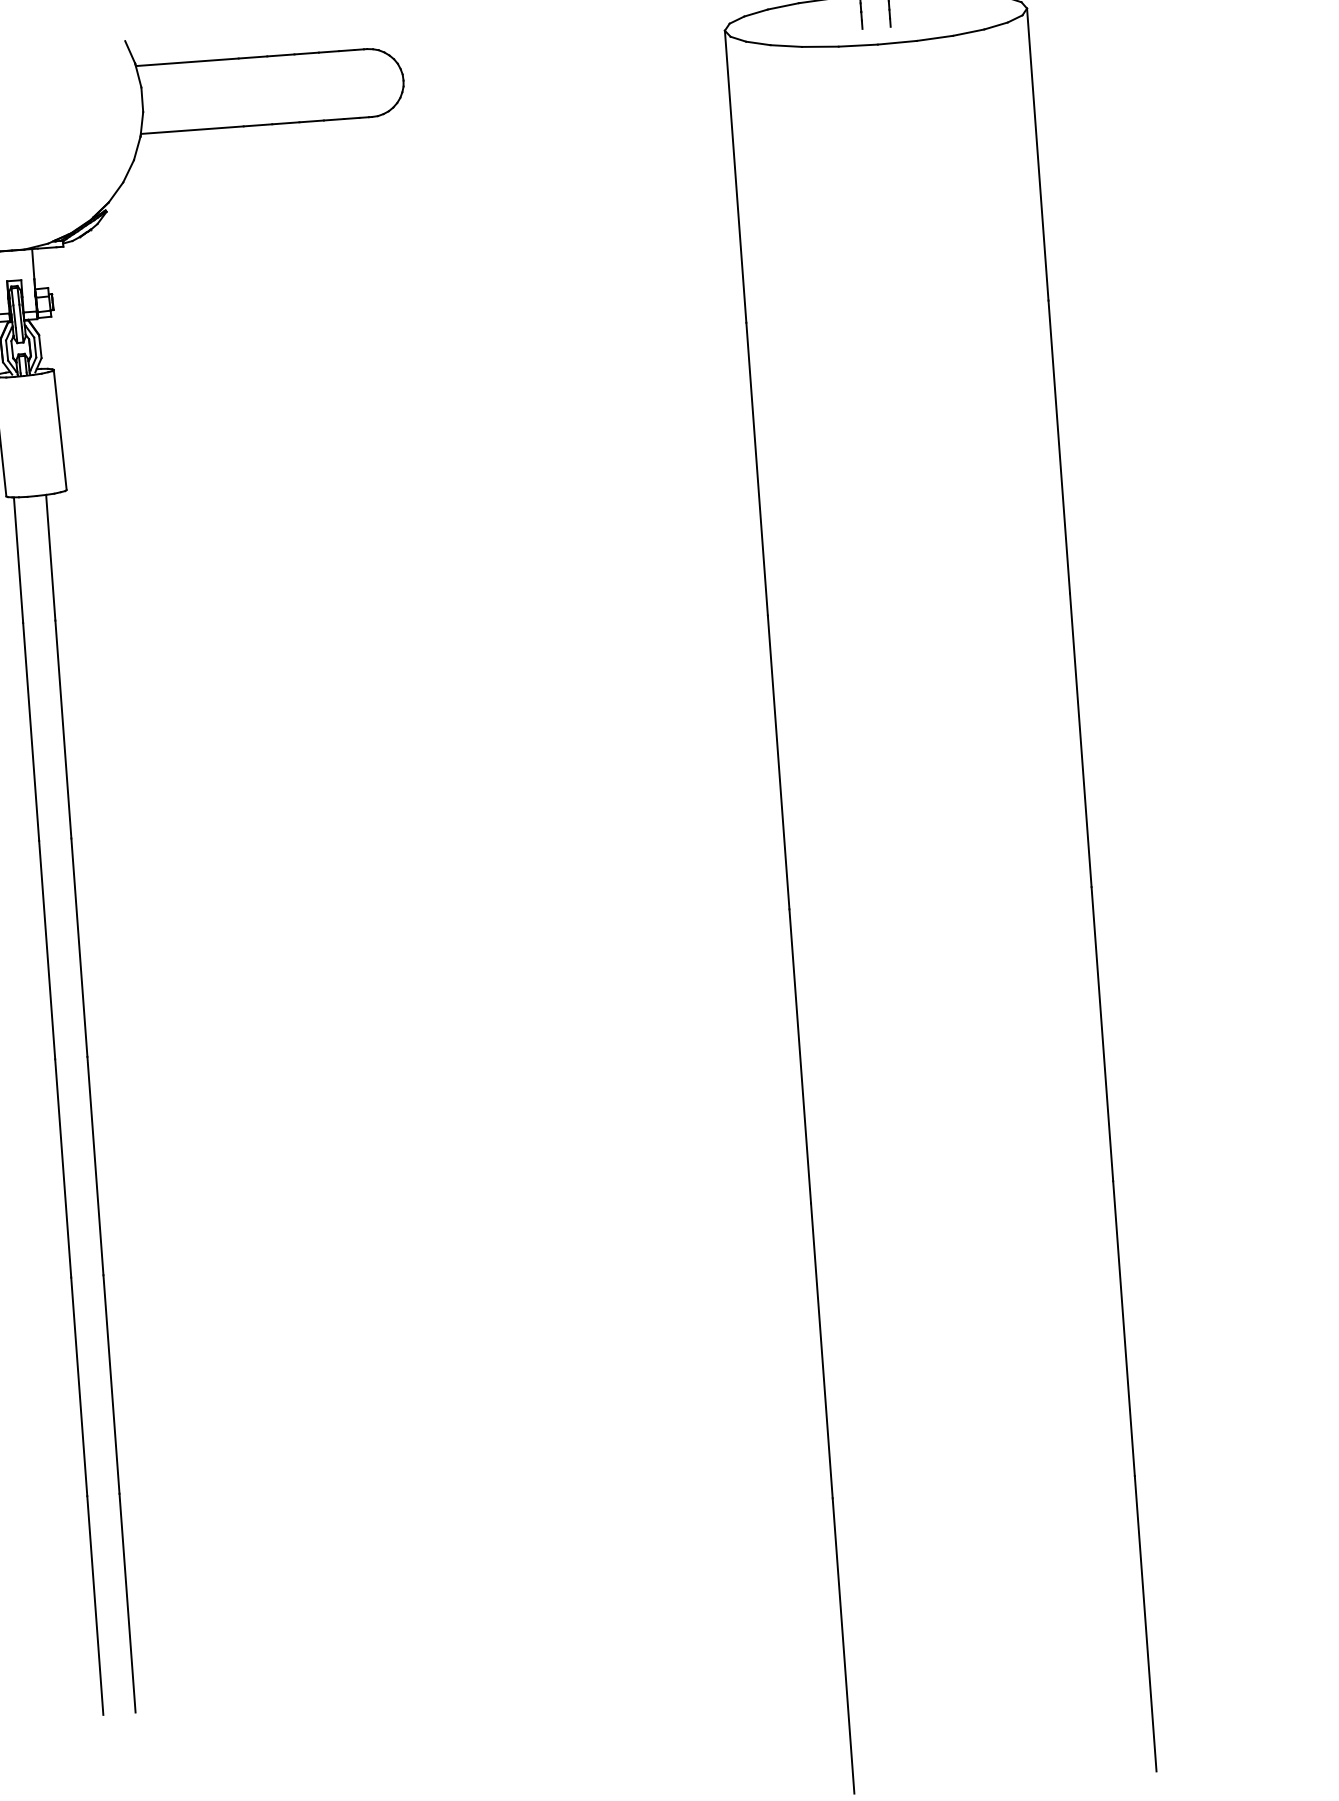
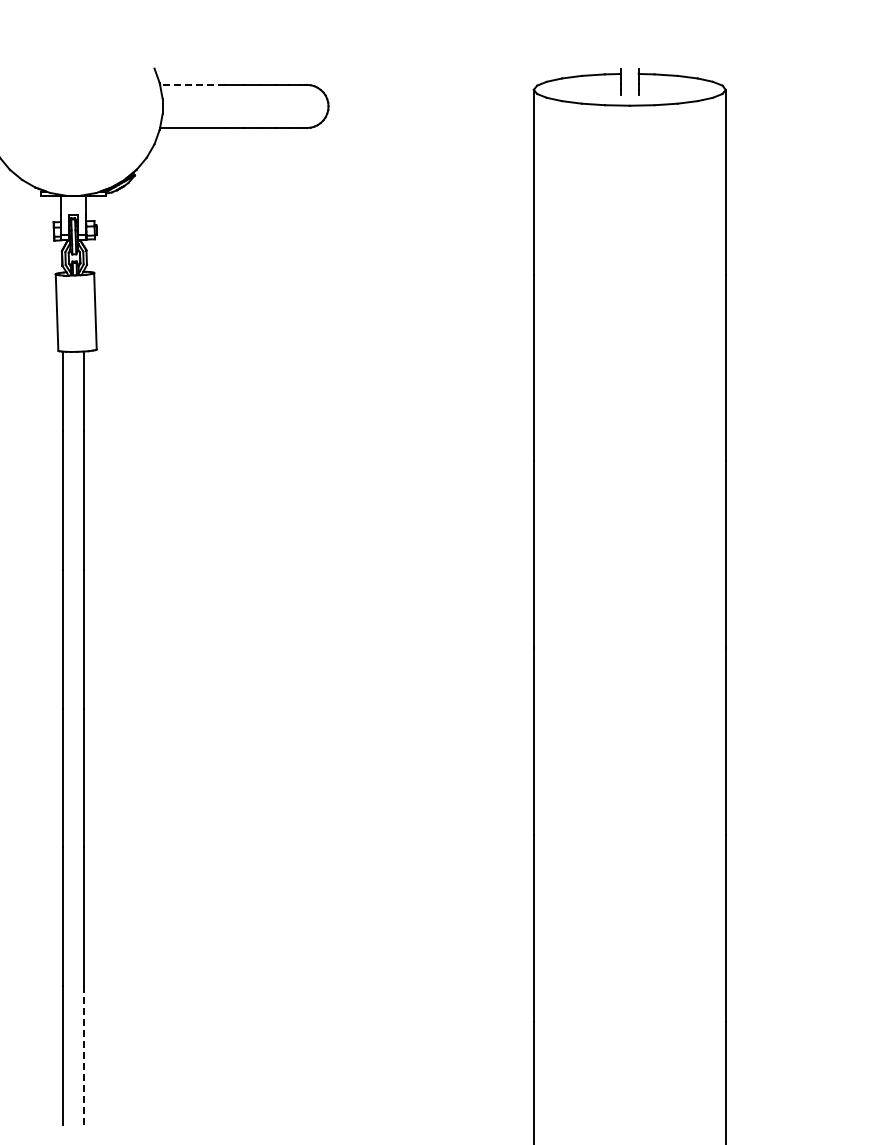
line: (186, 61) -> (192, 84), solid -> dashed
line: (127, 1603) -> (83, 1055), solid -> dashed

